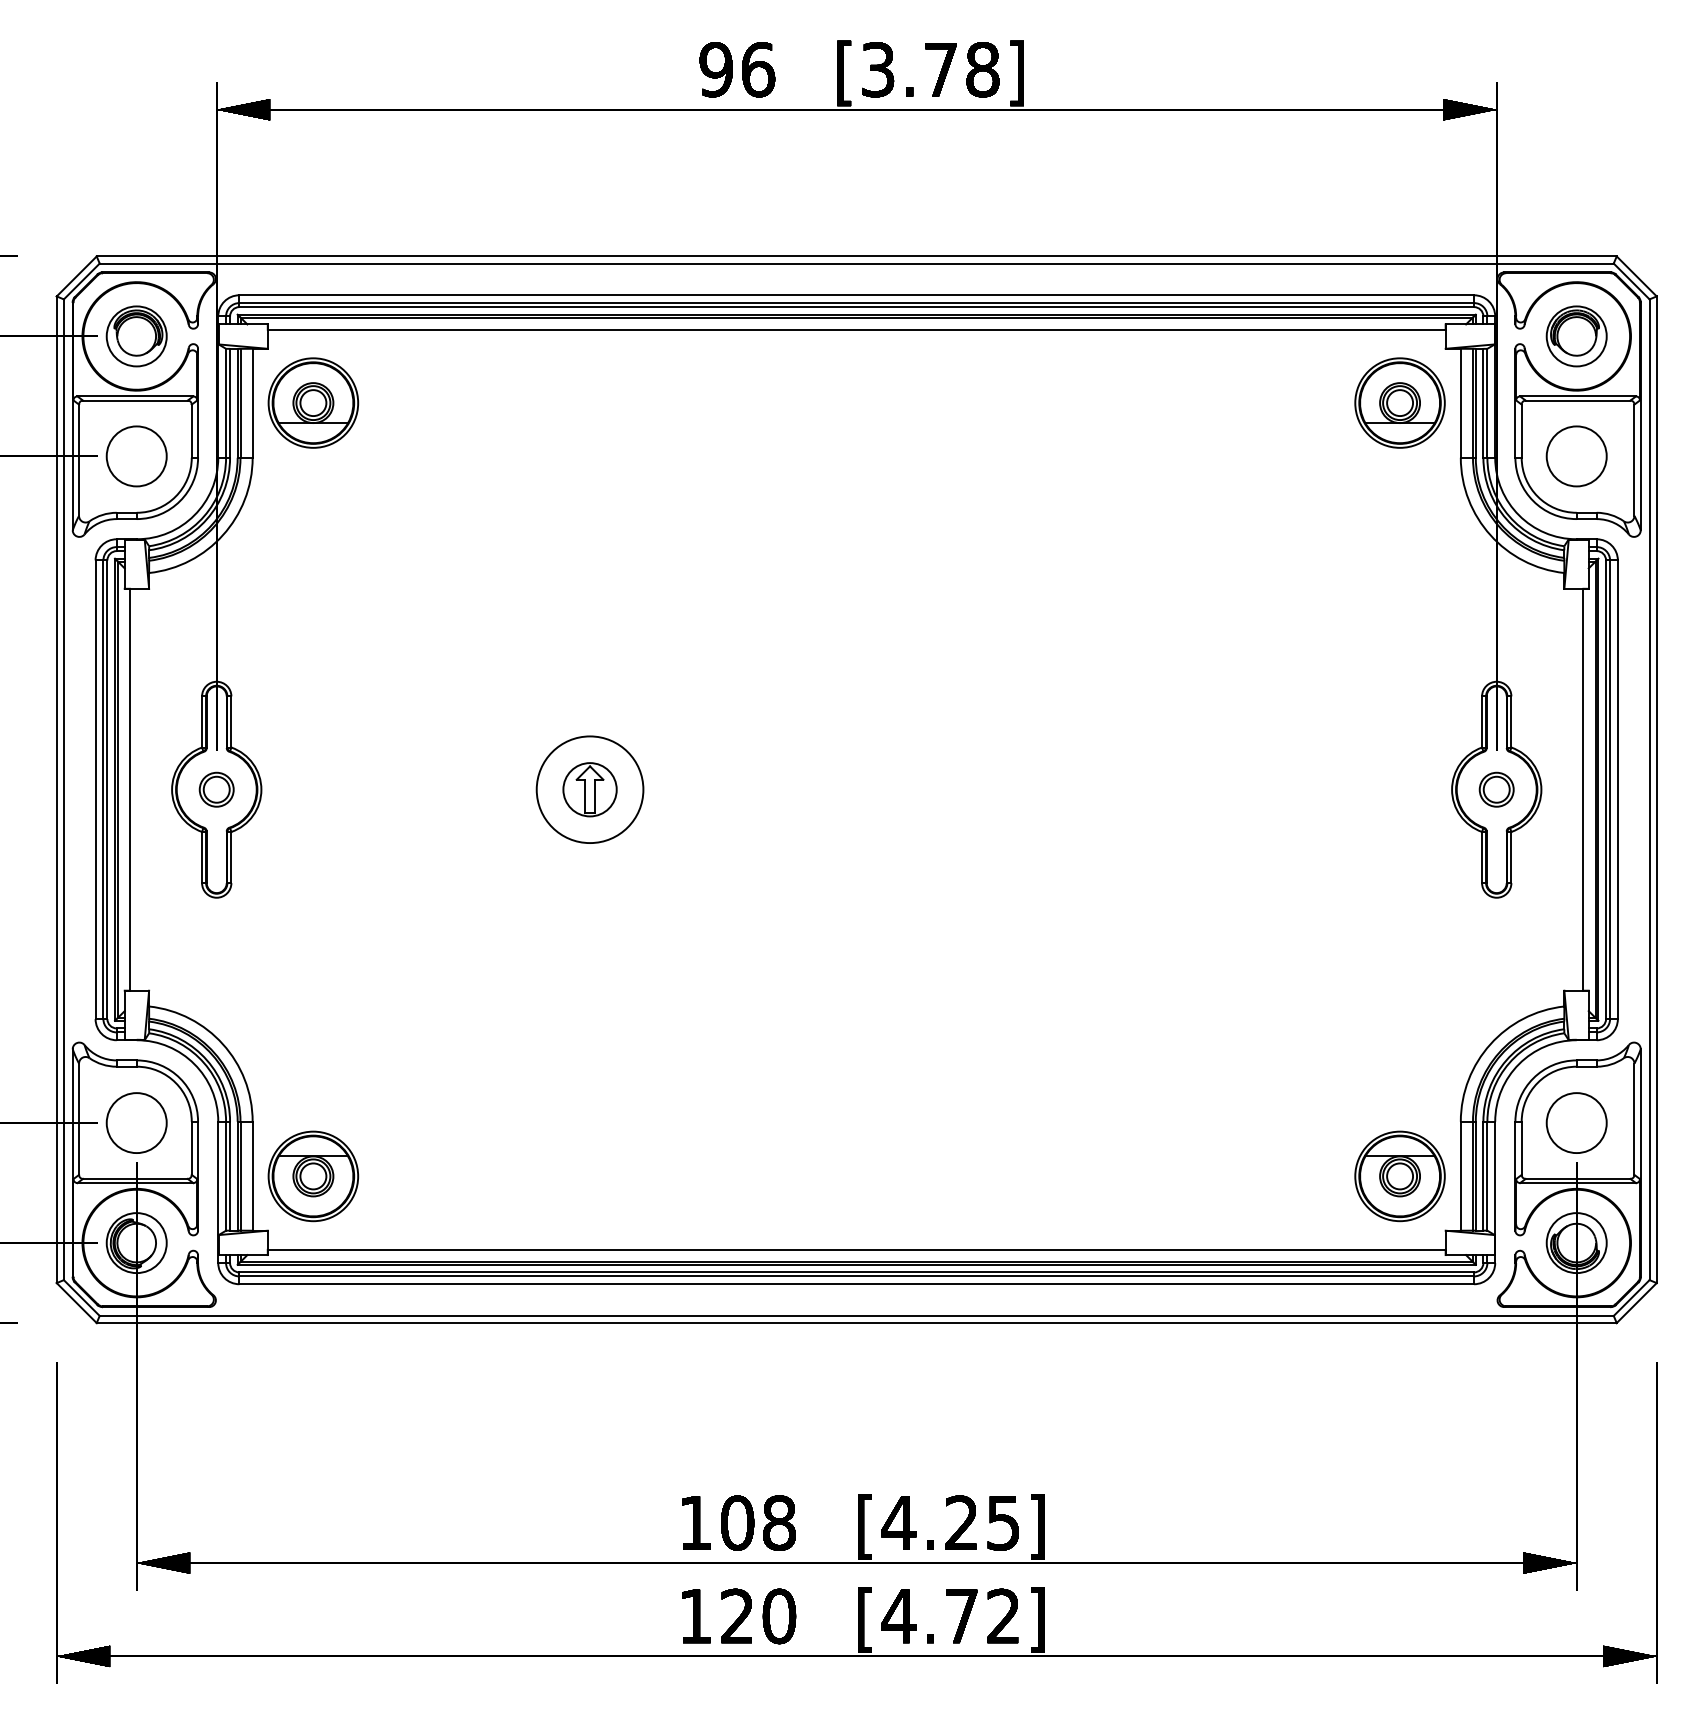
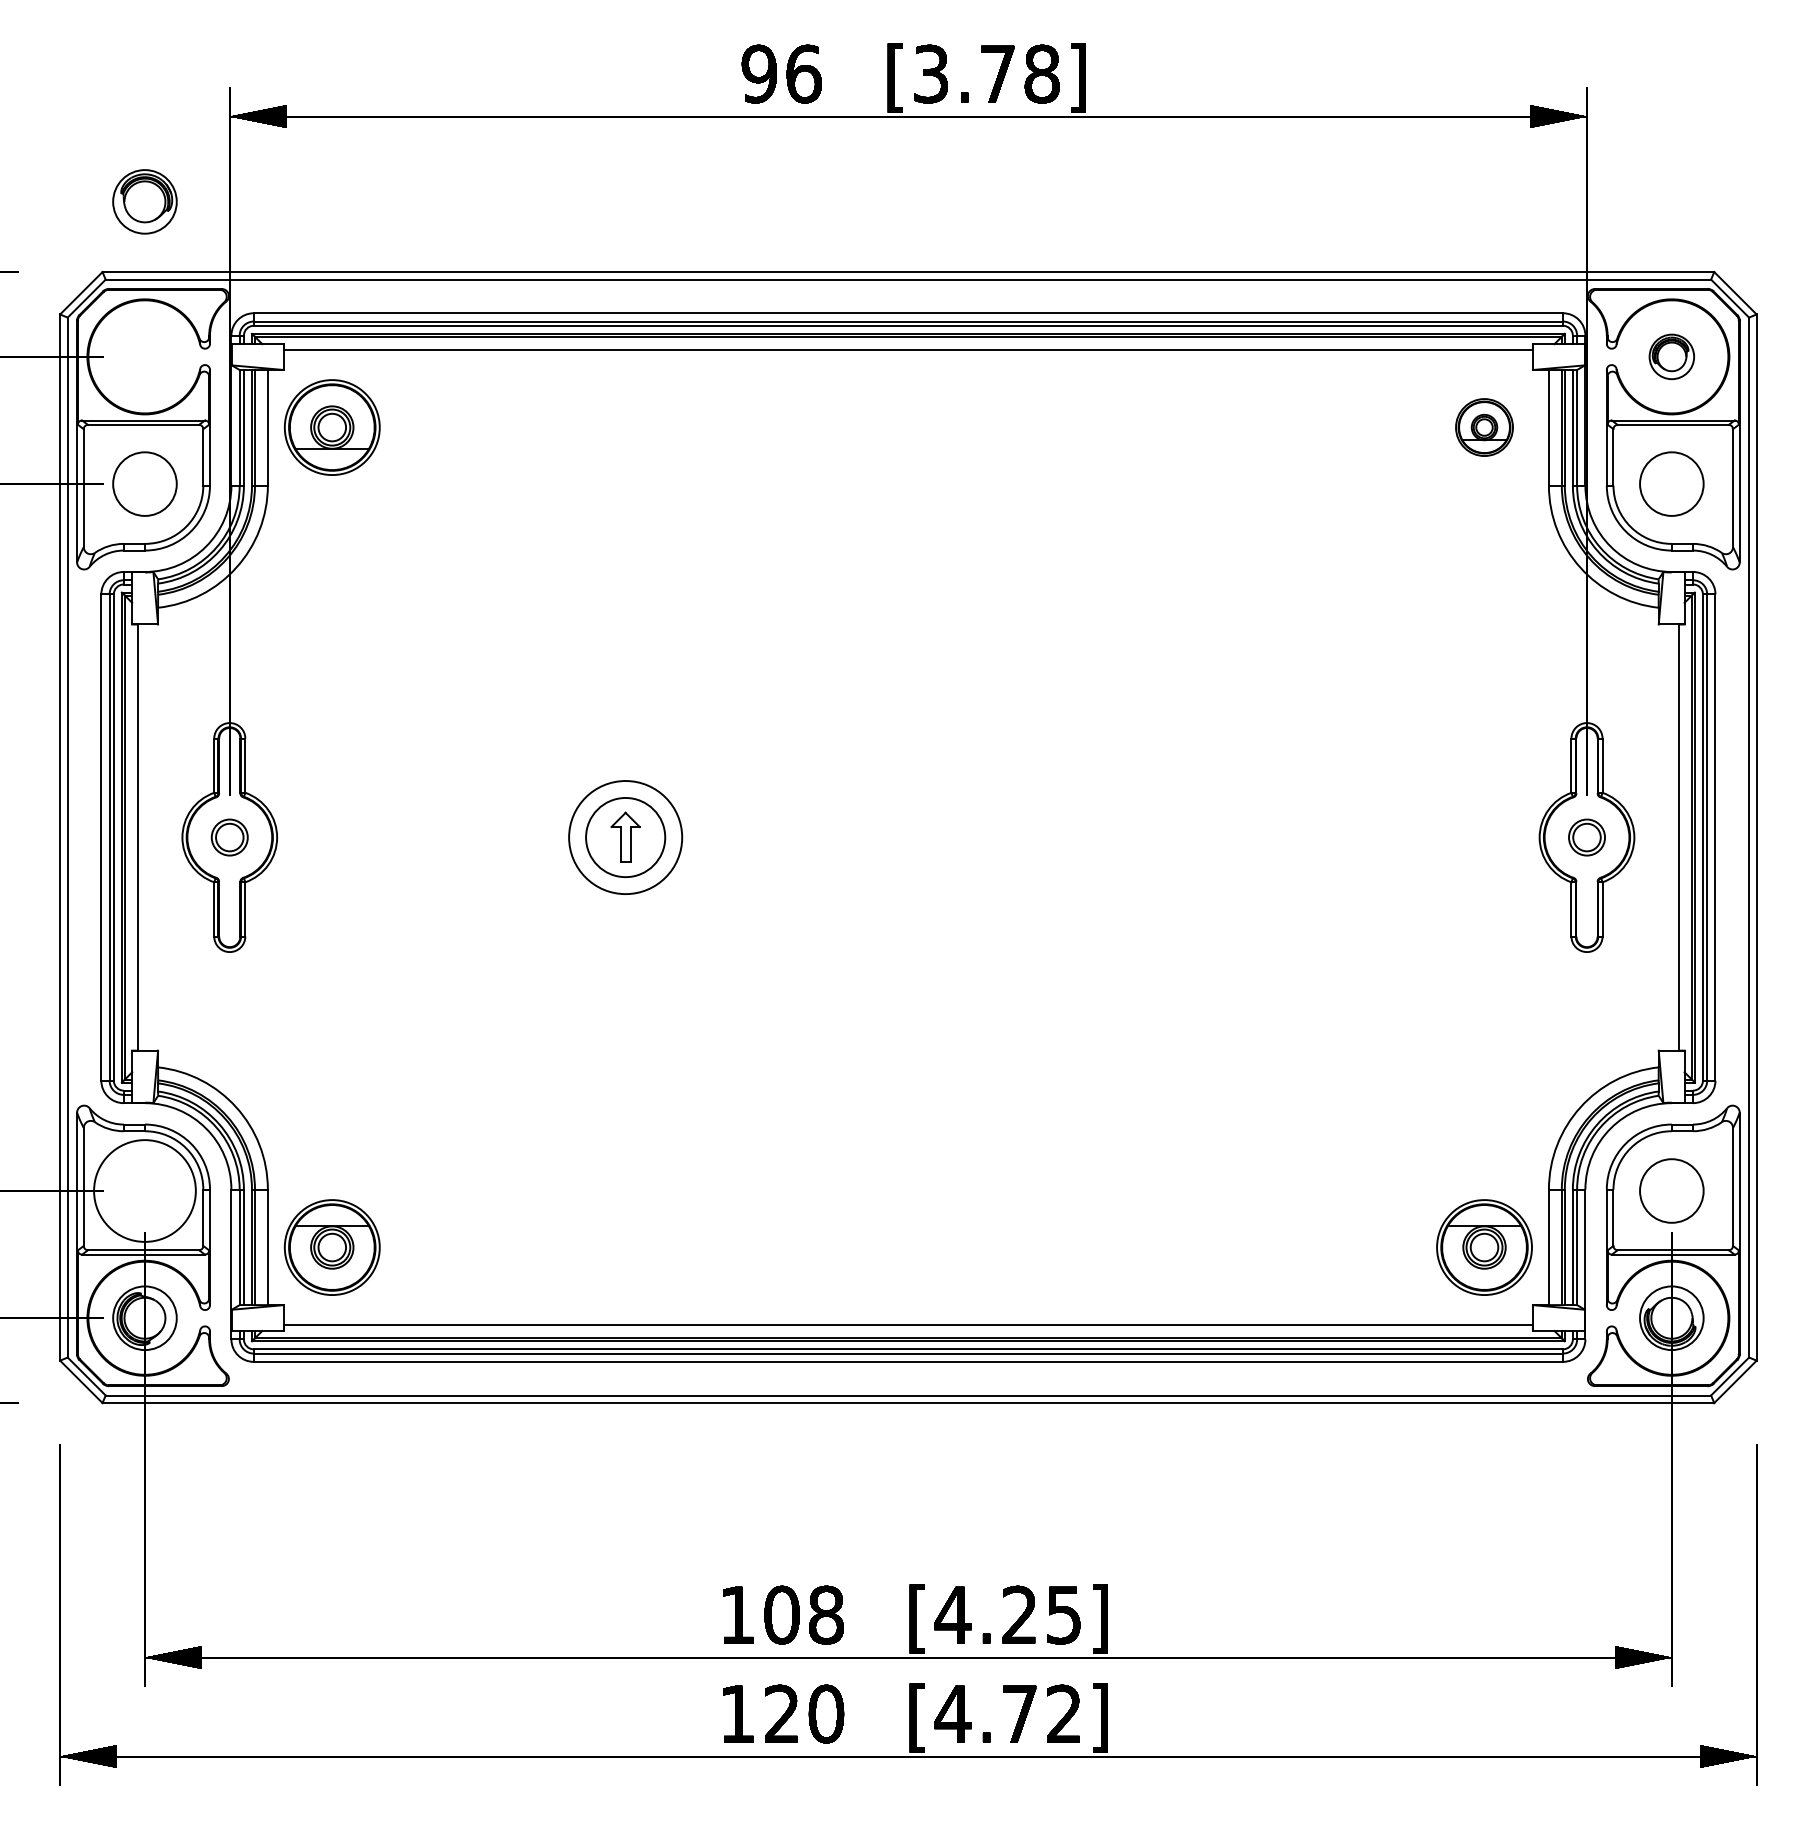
part: (136, 336) -> (144, 201), moved
part: (1576, 336) -> (1671, 356), size x0.7
part: (1400, 403) -> (1484, 427), size x0.6
circle: (589, 789) -> (625, 837), size x1.4
circle: (136, 1122) -> (144, 1190), size x1.6

